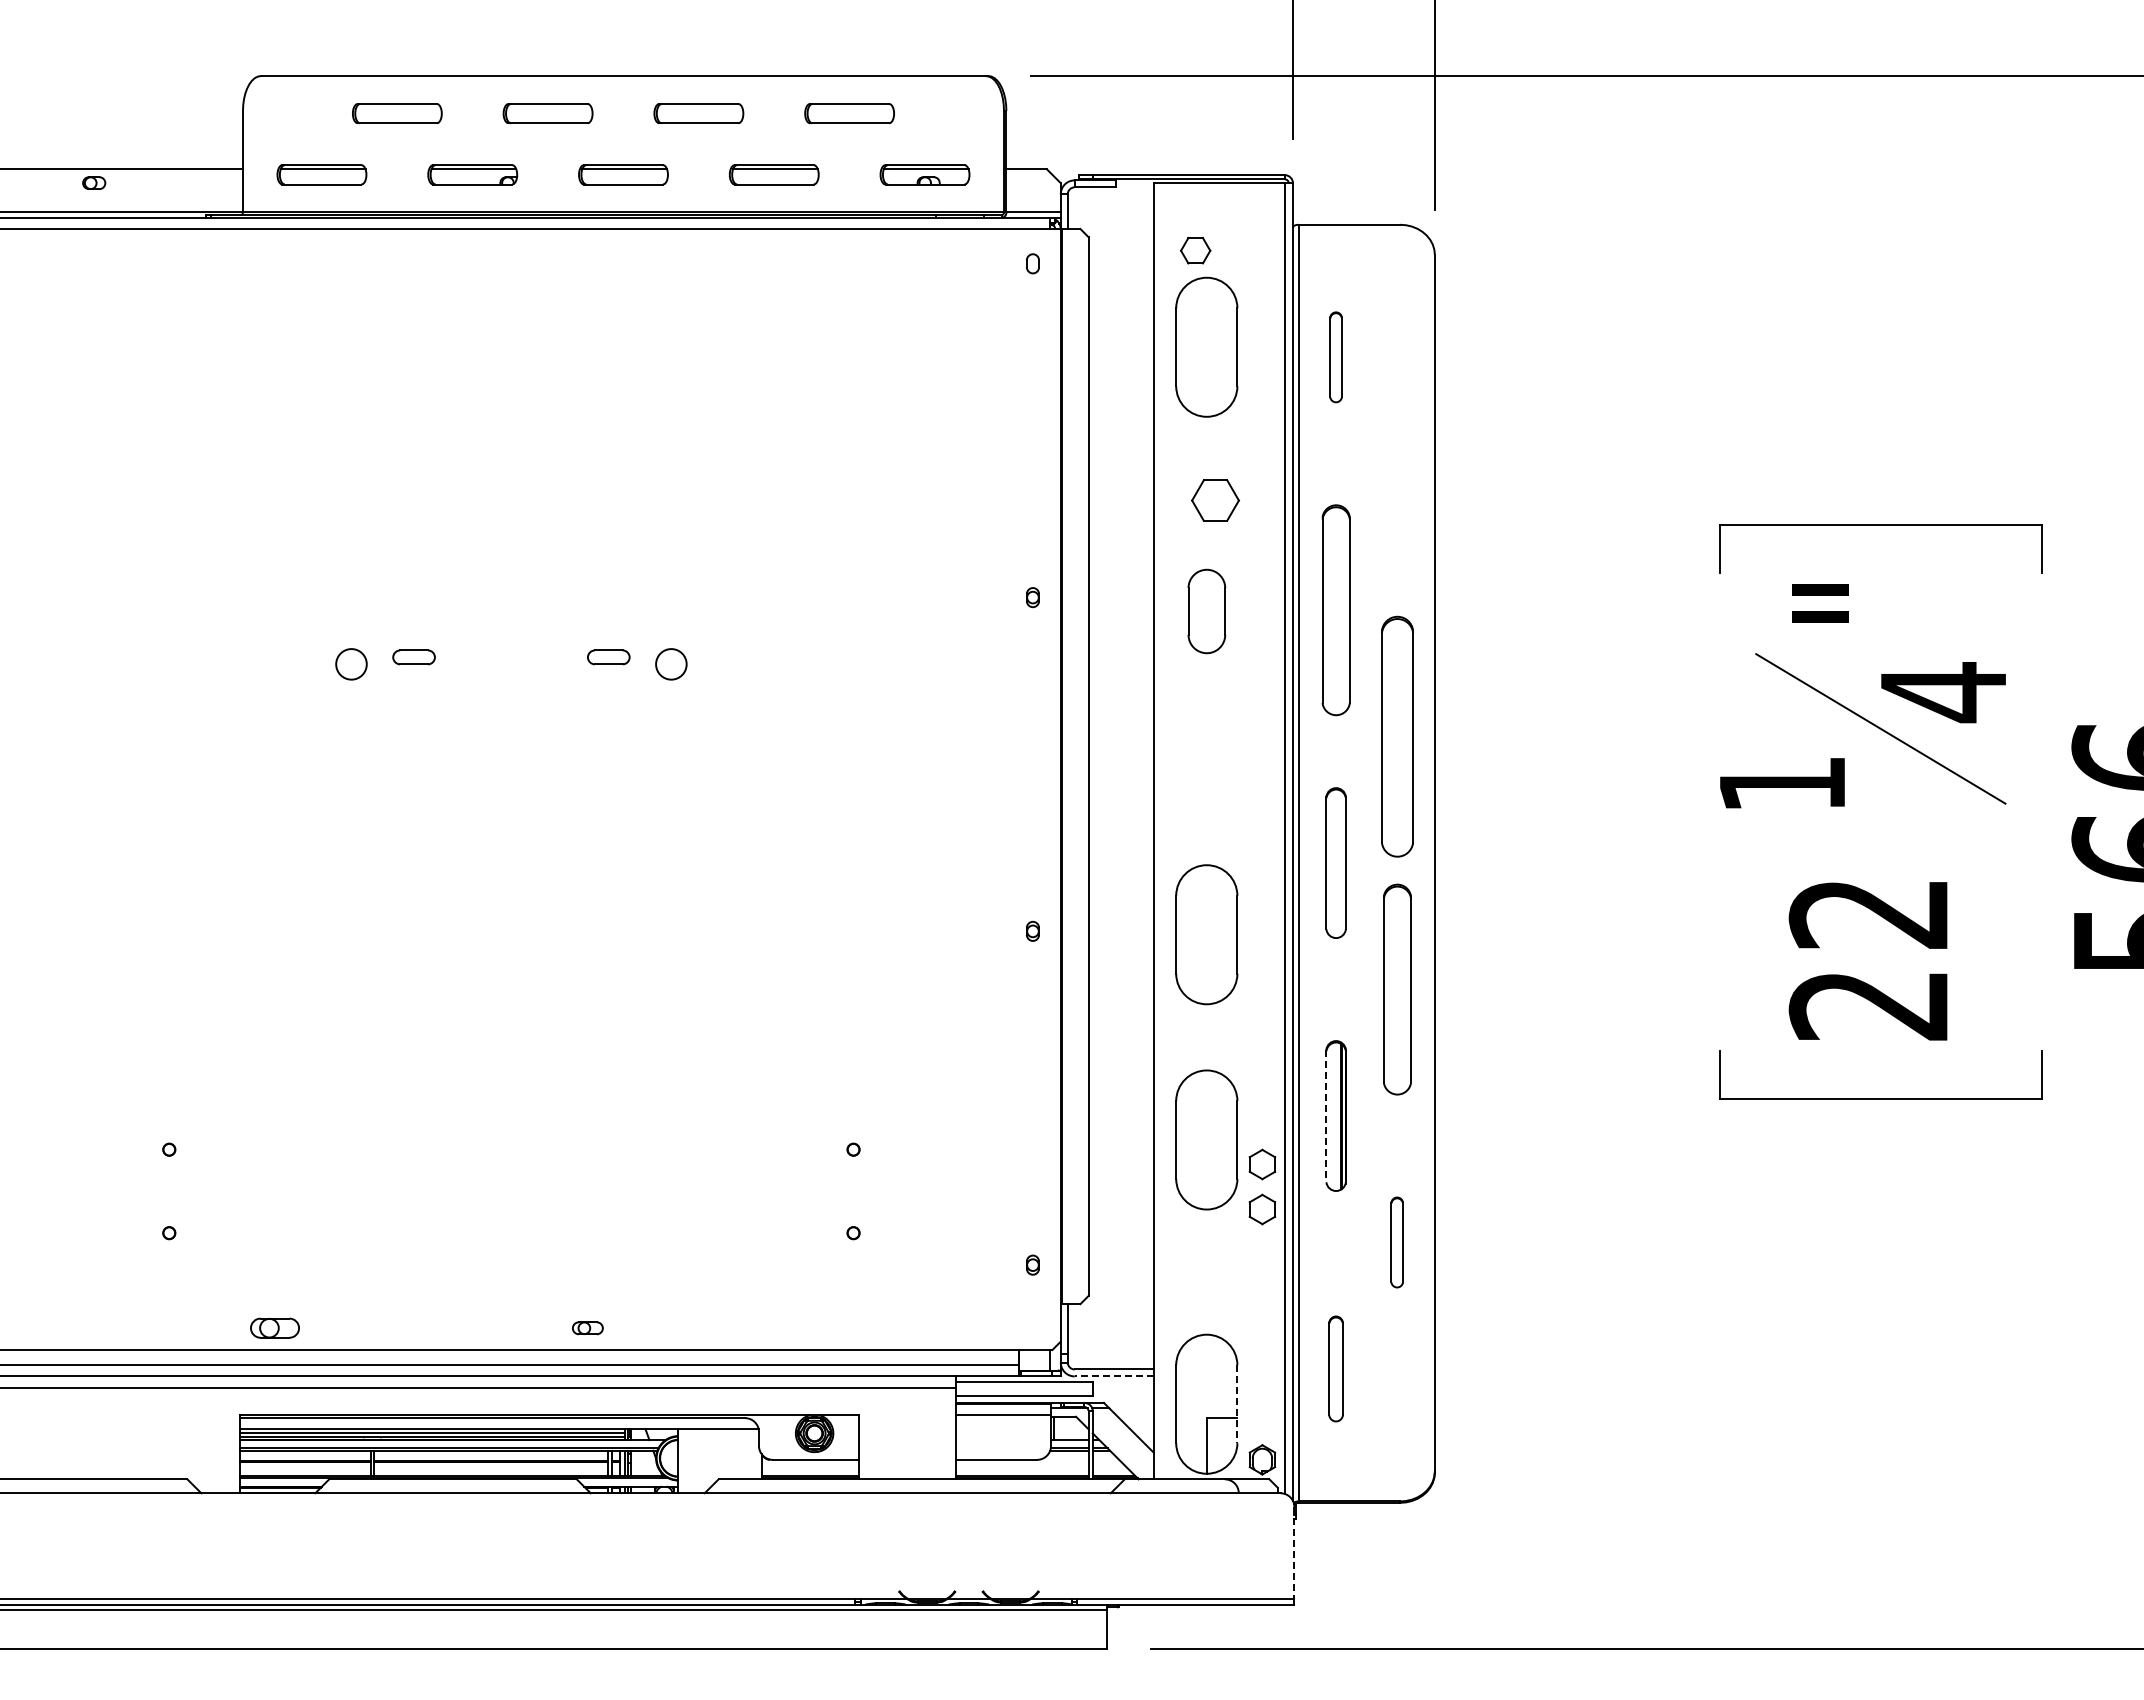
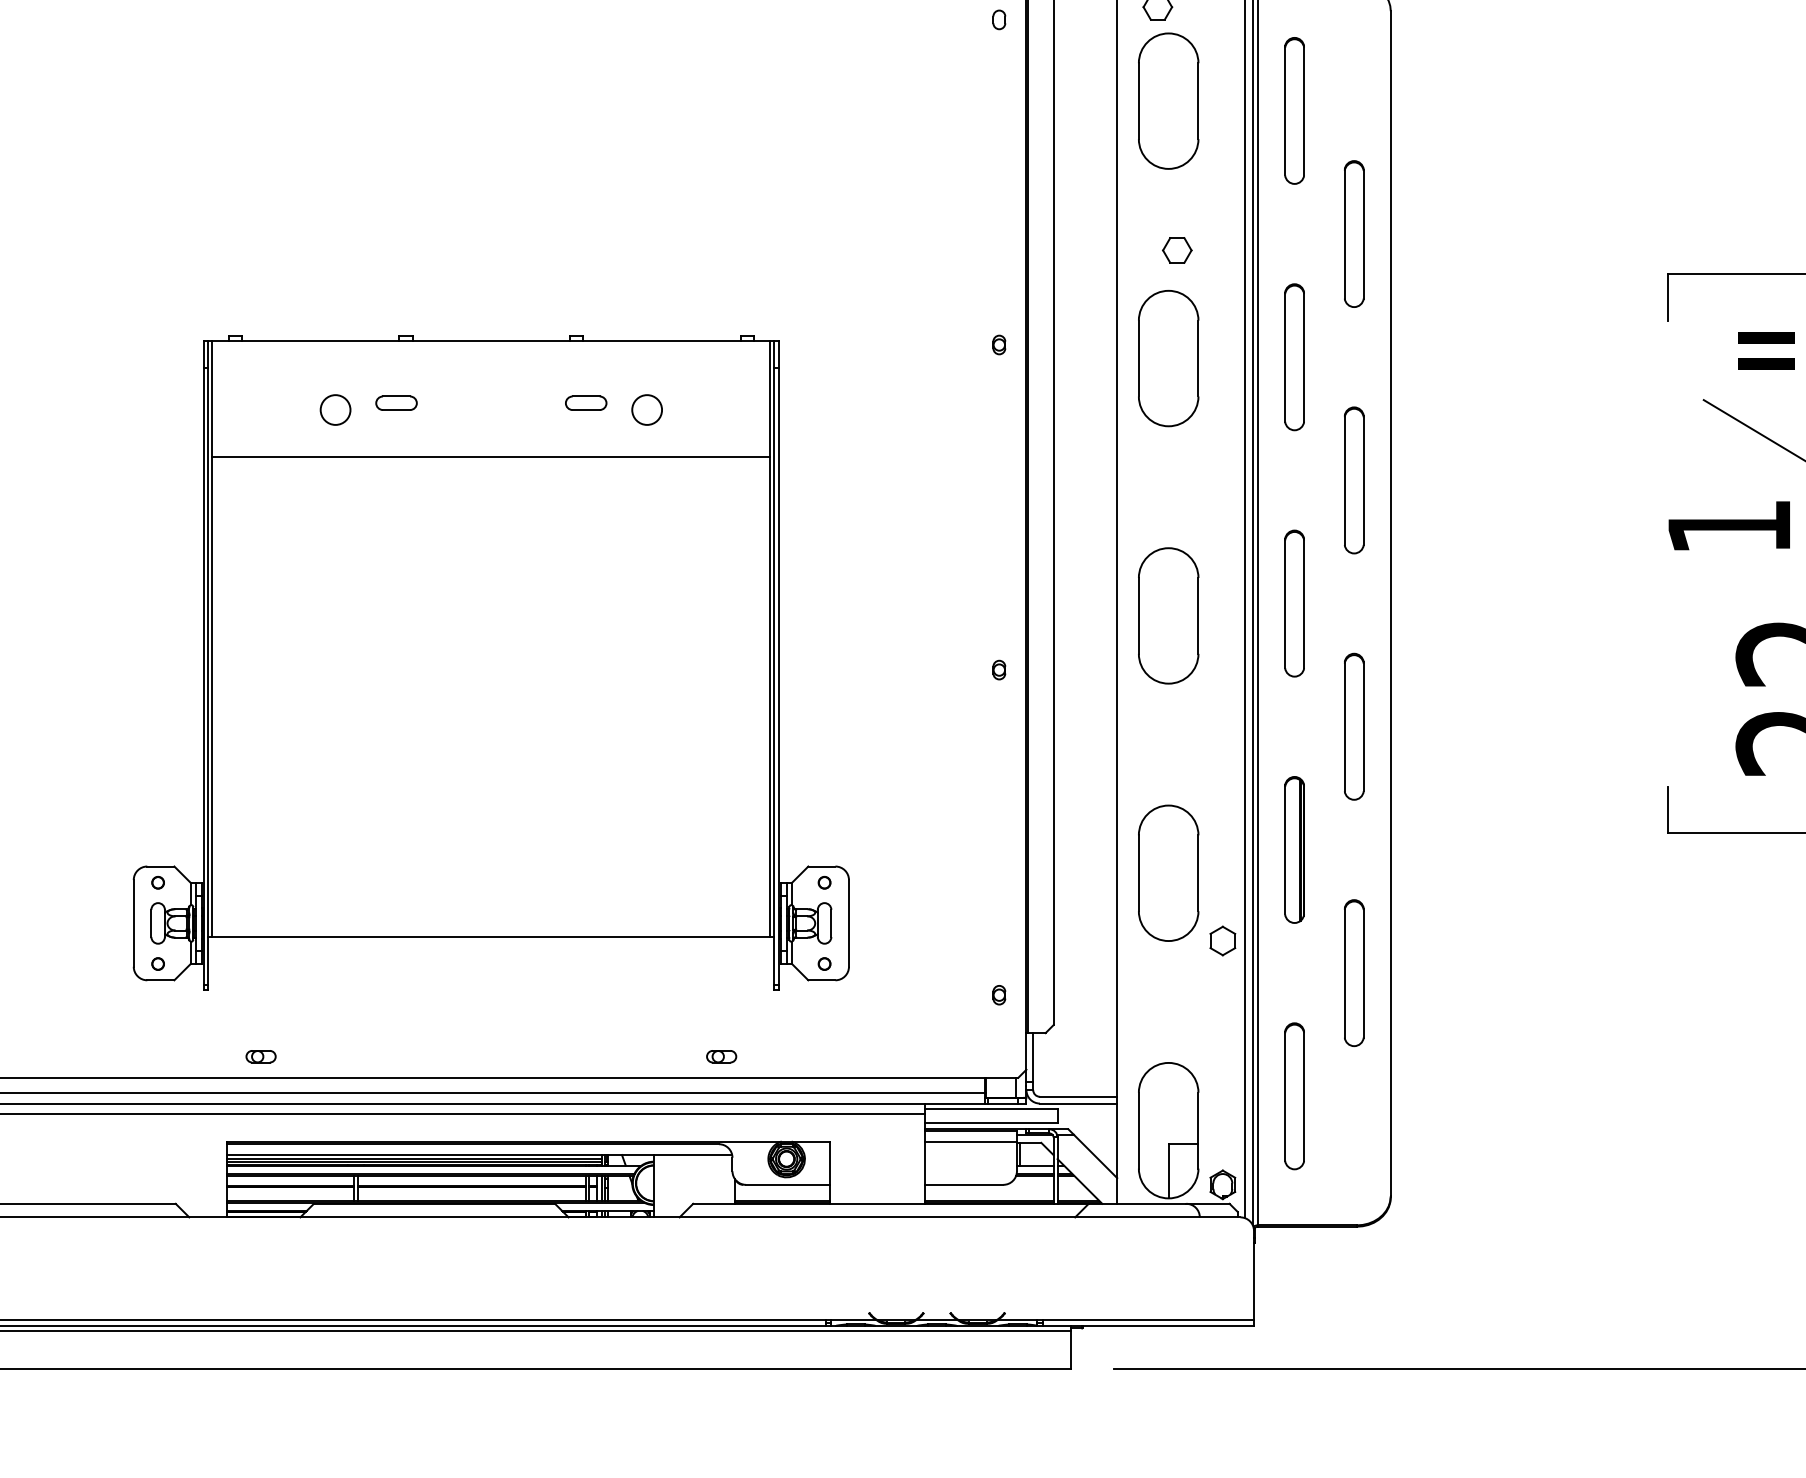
part: (1335, 357) -> (1294, 111), size x1.67
part: (1396, 483) -> (1353, 233), added
part: (1215, 500) -> (1177, 250), size x0.62
part: (1335, 609) -> (1294, 356), size x0.71
part: (1206, 611) -> (1168, 358), size x1.67
part: (1396, 736) -> (1353, 480), size x0.62
part: (511, 923) -> (491, 662), added
part: (1206, 934) -> (1168, 615), moved
part: (1396, 989) -> (1353, 726), size x0.71
line: (1326, 1116) -> (1285, 850), dashed -> solid
part: (1261, 1164) -> (1221, 897), removed
part: (1396, 1242) -> (1353, 973), size x1.67
part: (274, 1328) -> (260, 1056), size x0.62
part: (587, 1328) -> (721, 1056), moved
part: (1335, 1368) -> (1294, 1095), size x1.43
line: (1114, 1376) -> (1078, 1103), dashed -> solid
line: (1237, 1404) -> (1198, 1130), dashed -> solid
line: (1294, 1553) -> (1254, 1276), dashed -> solid

